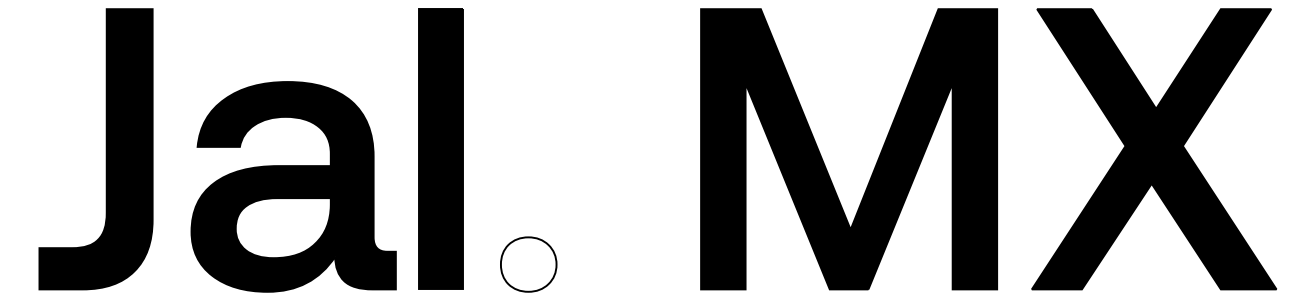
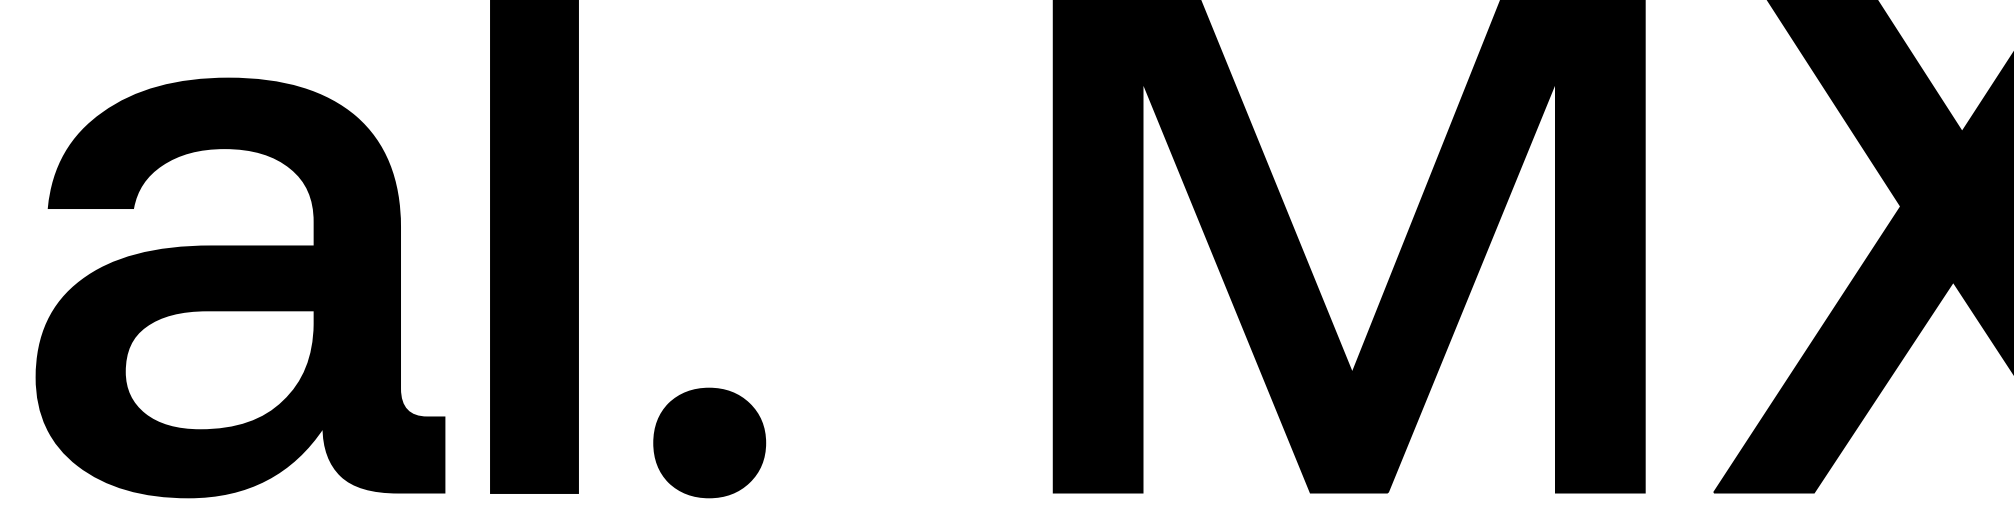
fill: (528, 264) -> (709, 442), added

